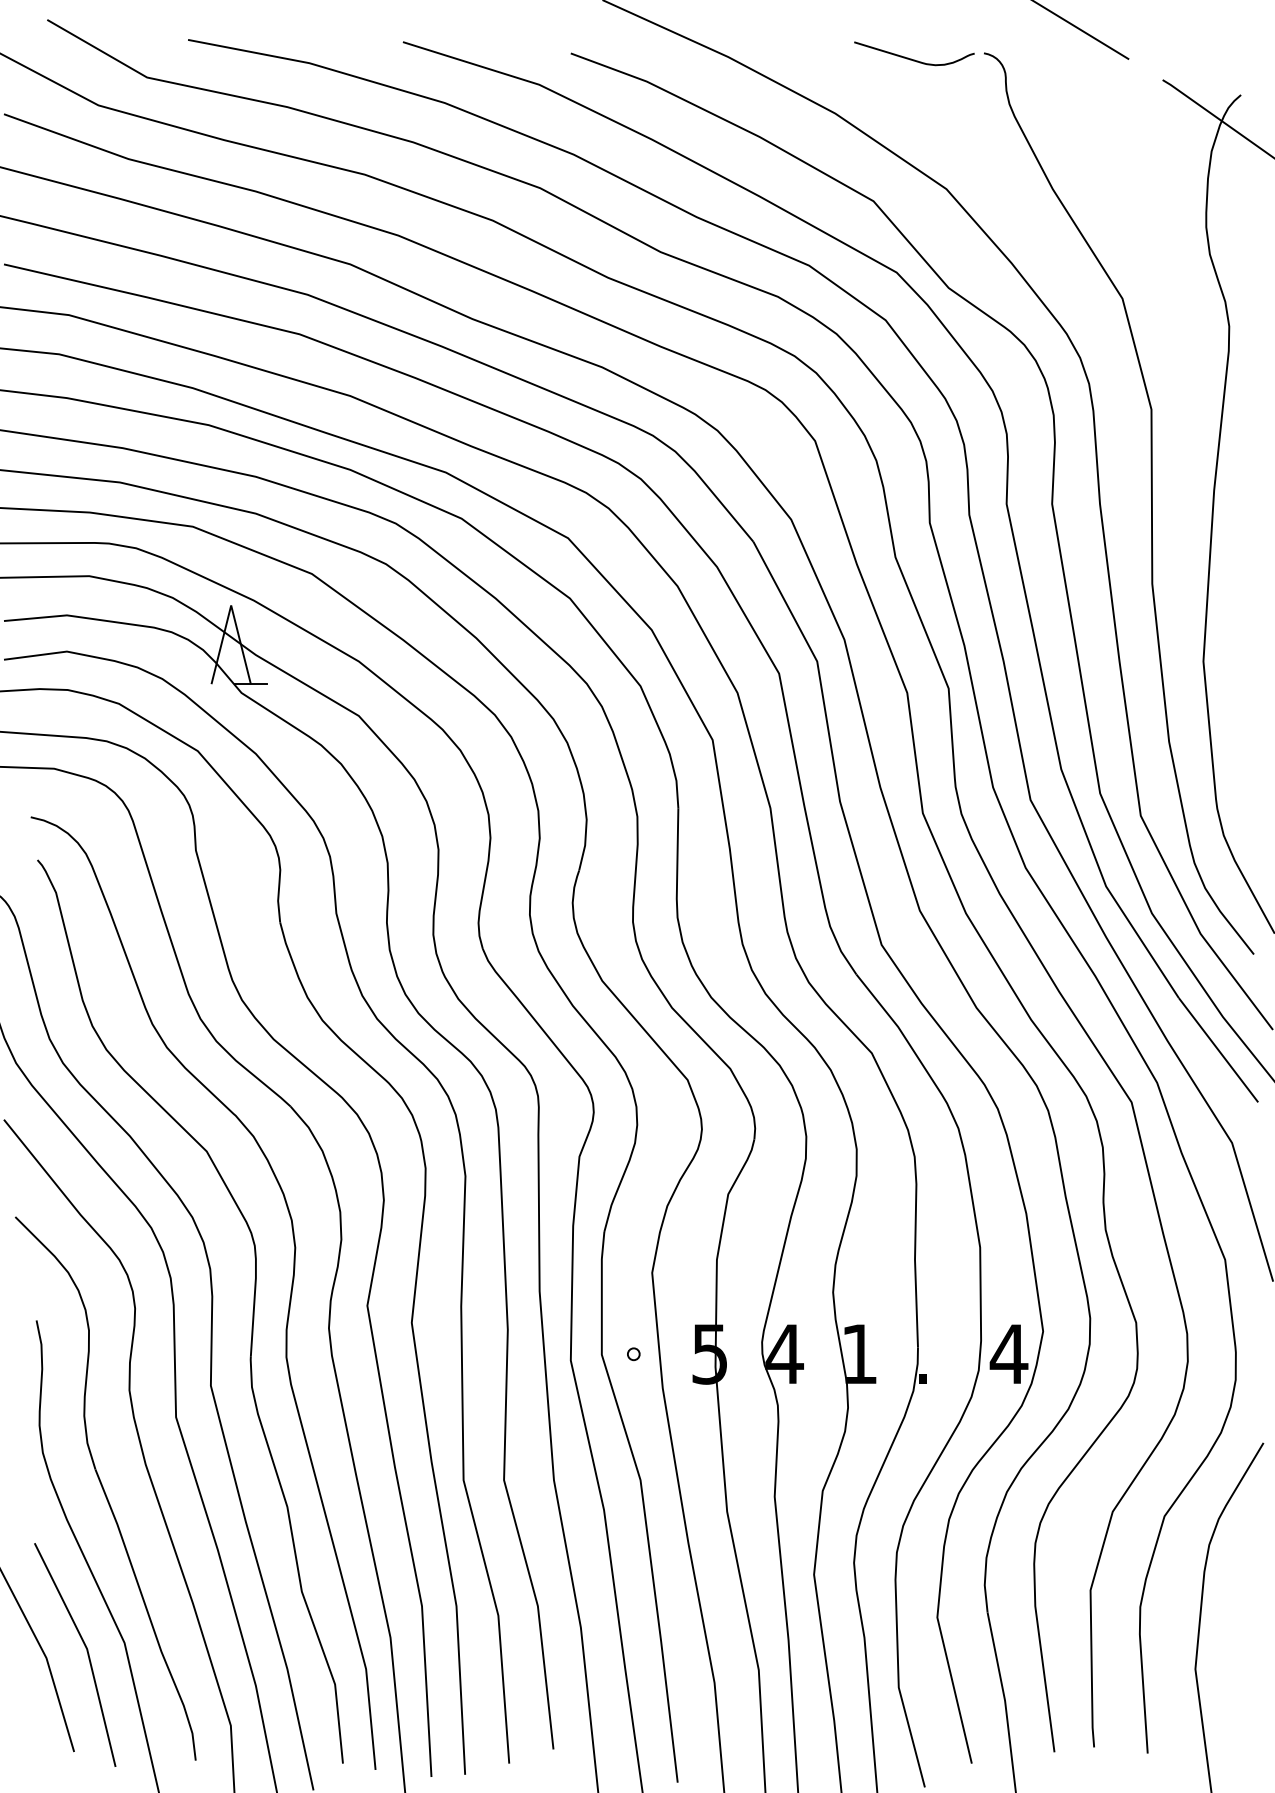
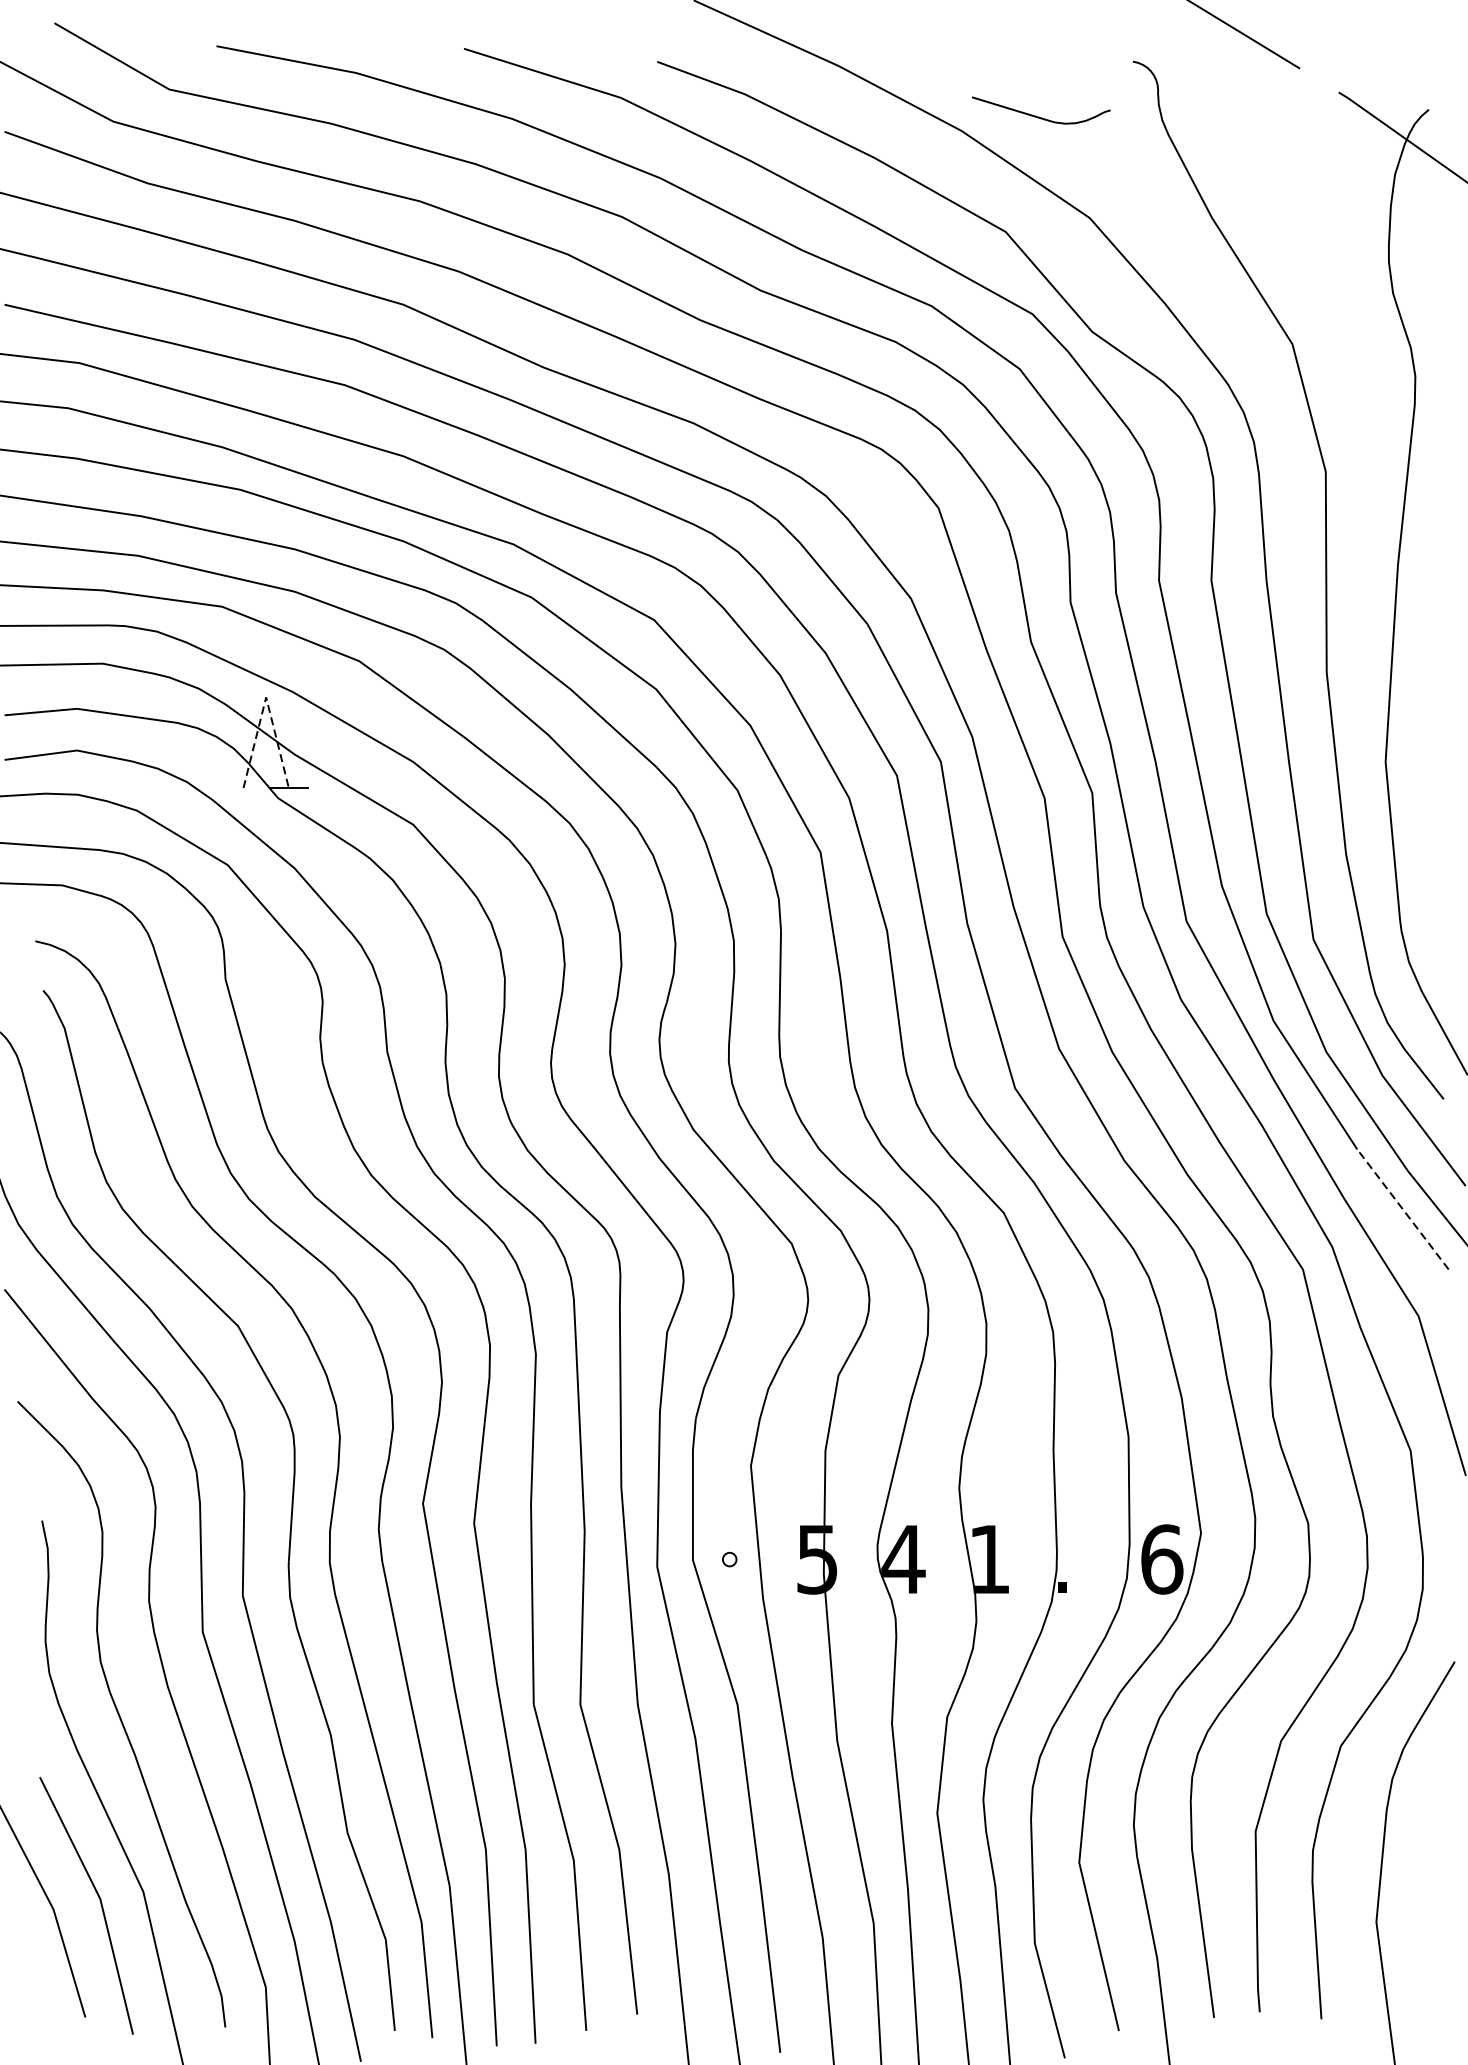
curve: (911, 58) -> (1037, 115), moved
line: (231, 605) -> (266, 697), solid -> dashed
line: (1218, 1050) -> (1402, 1209), solid -> dashed
text: (1008, 1353) -> (1161, 1558), 4 -> 6

